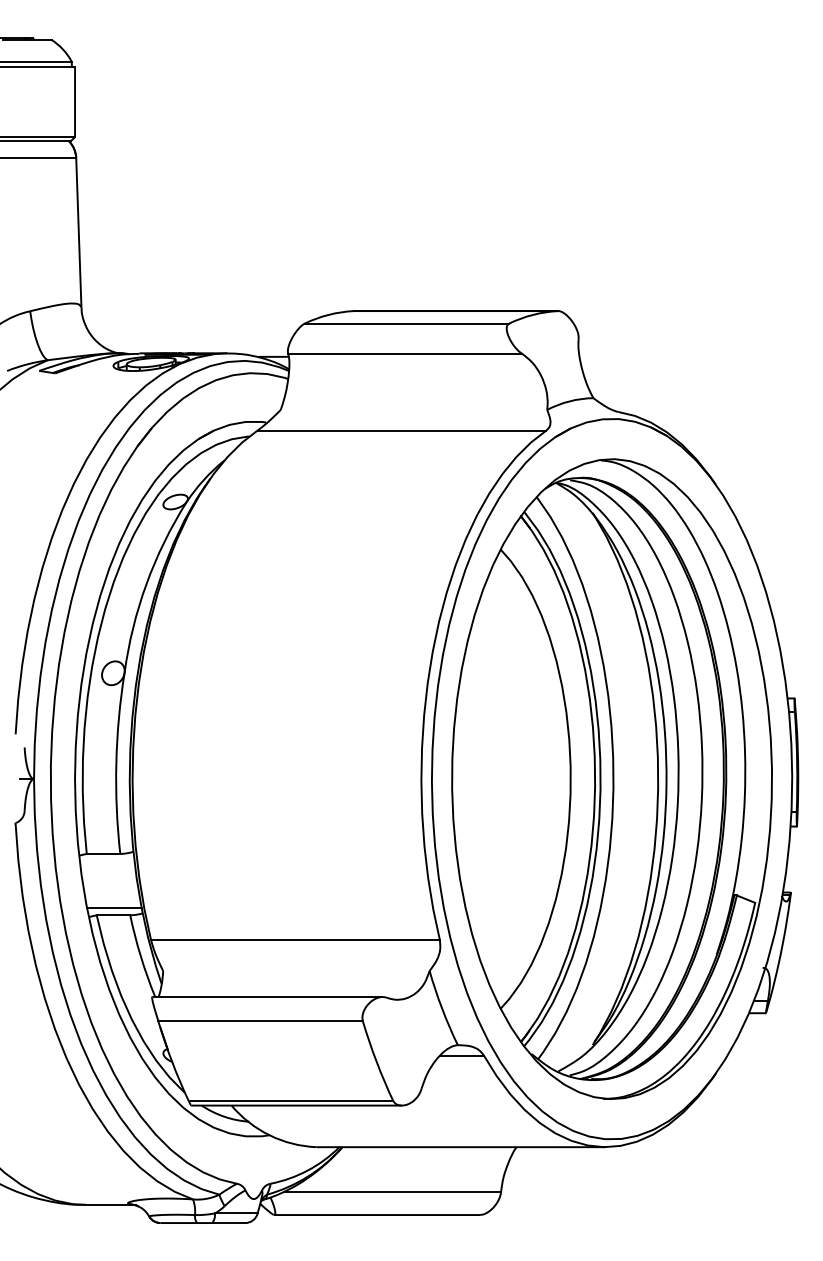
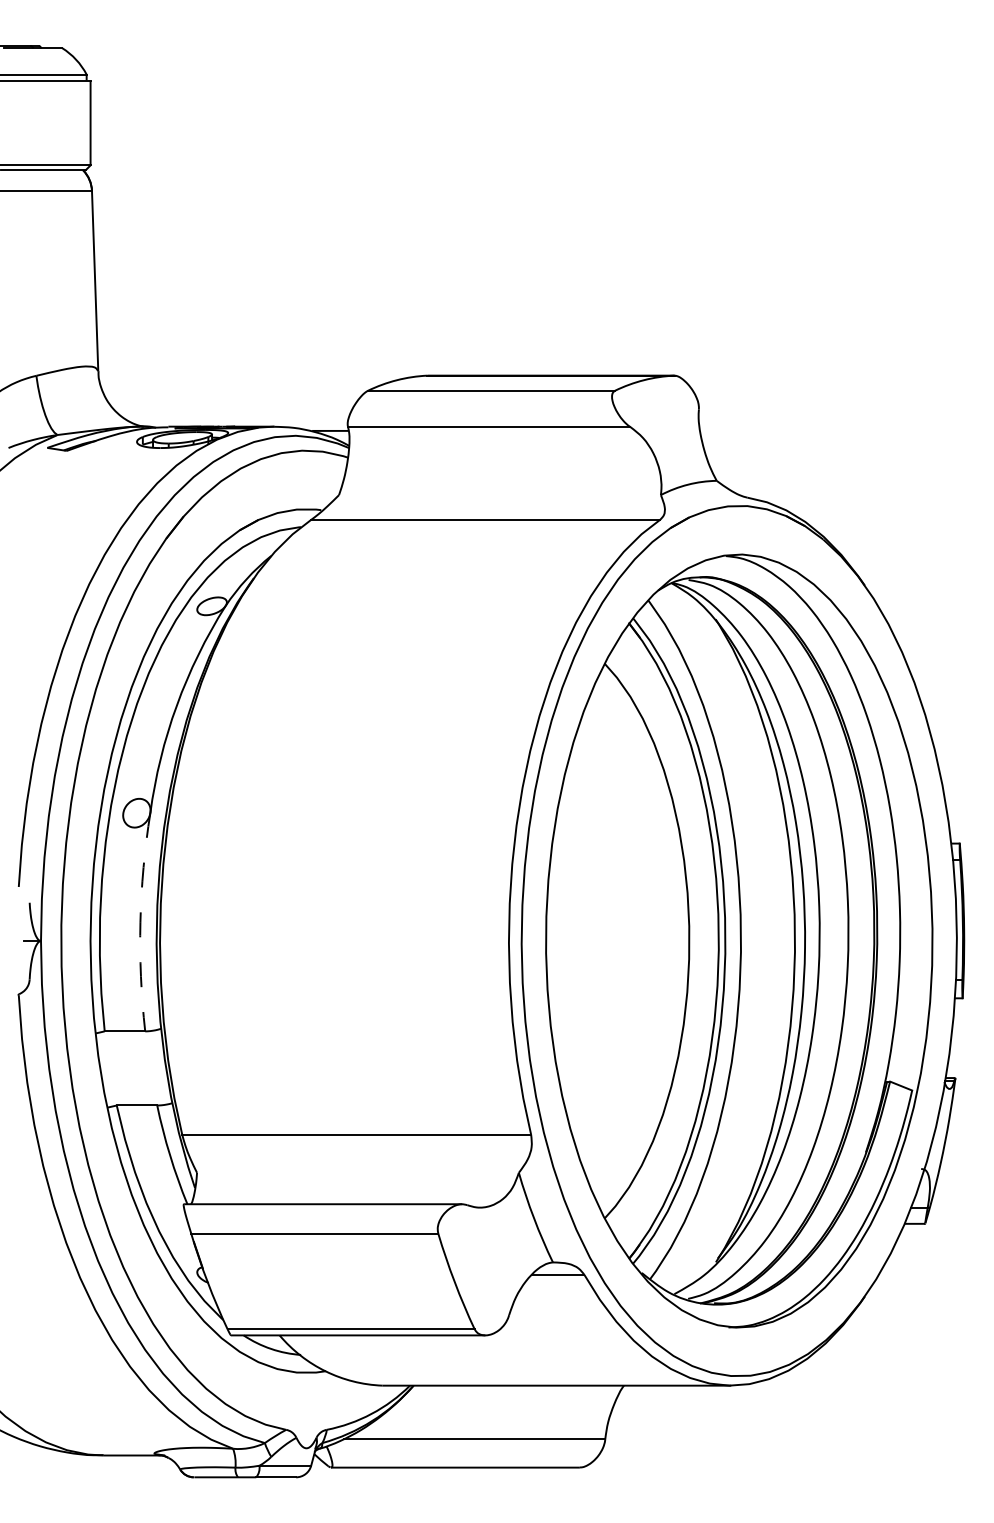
arc: (116, 763) -> (140, 922), solid -> dashed
line: (114, 907) -> (138, 1096), removed

